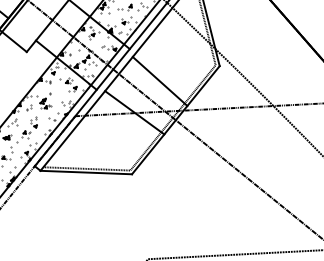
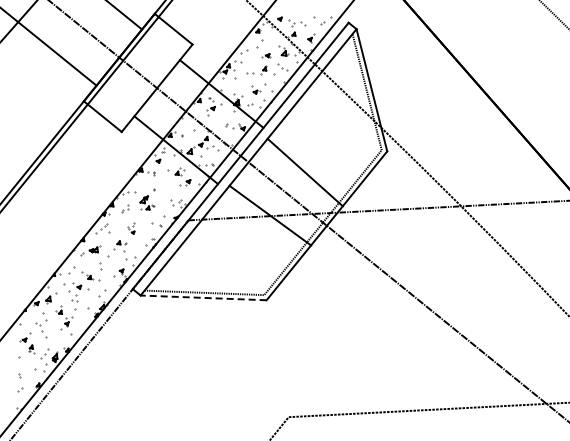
part: (33, 122) -> (131, 228), size x0.7
line: (86, 172) -> (203, 297), solid -> dashed

